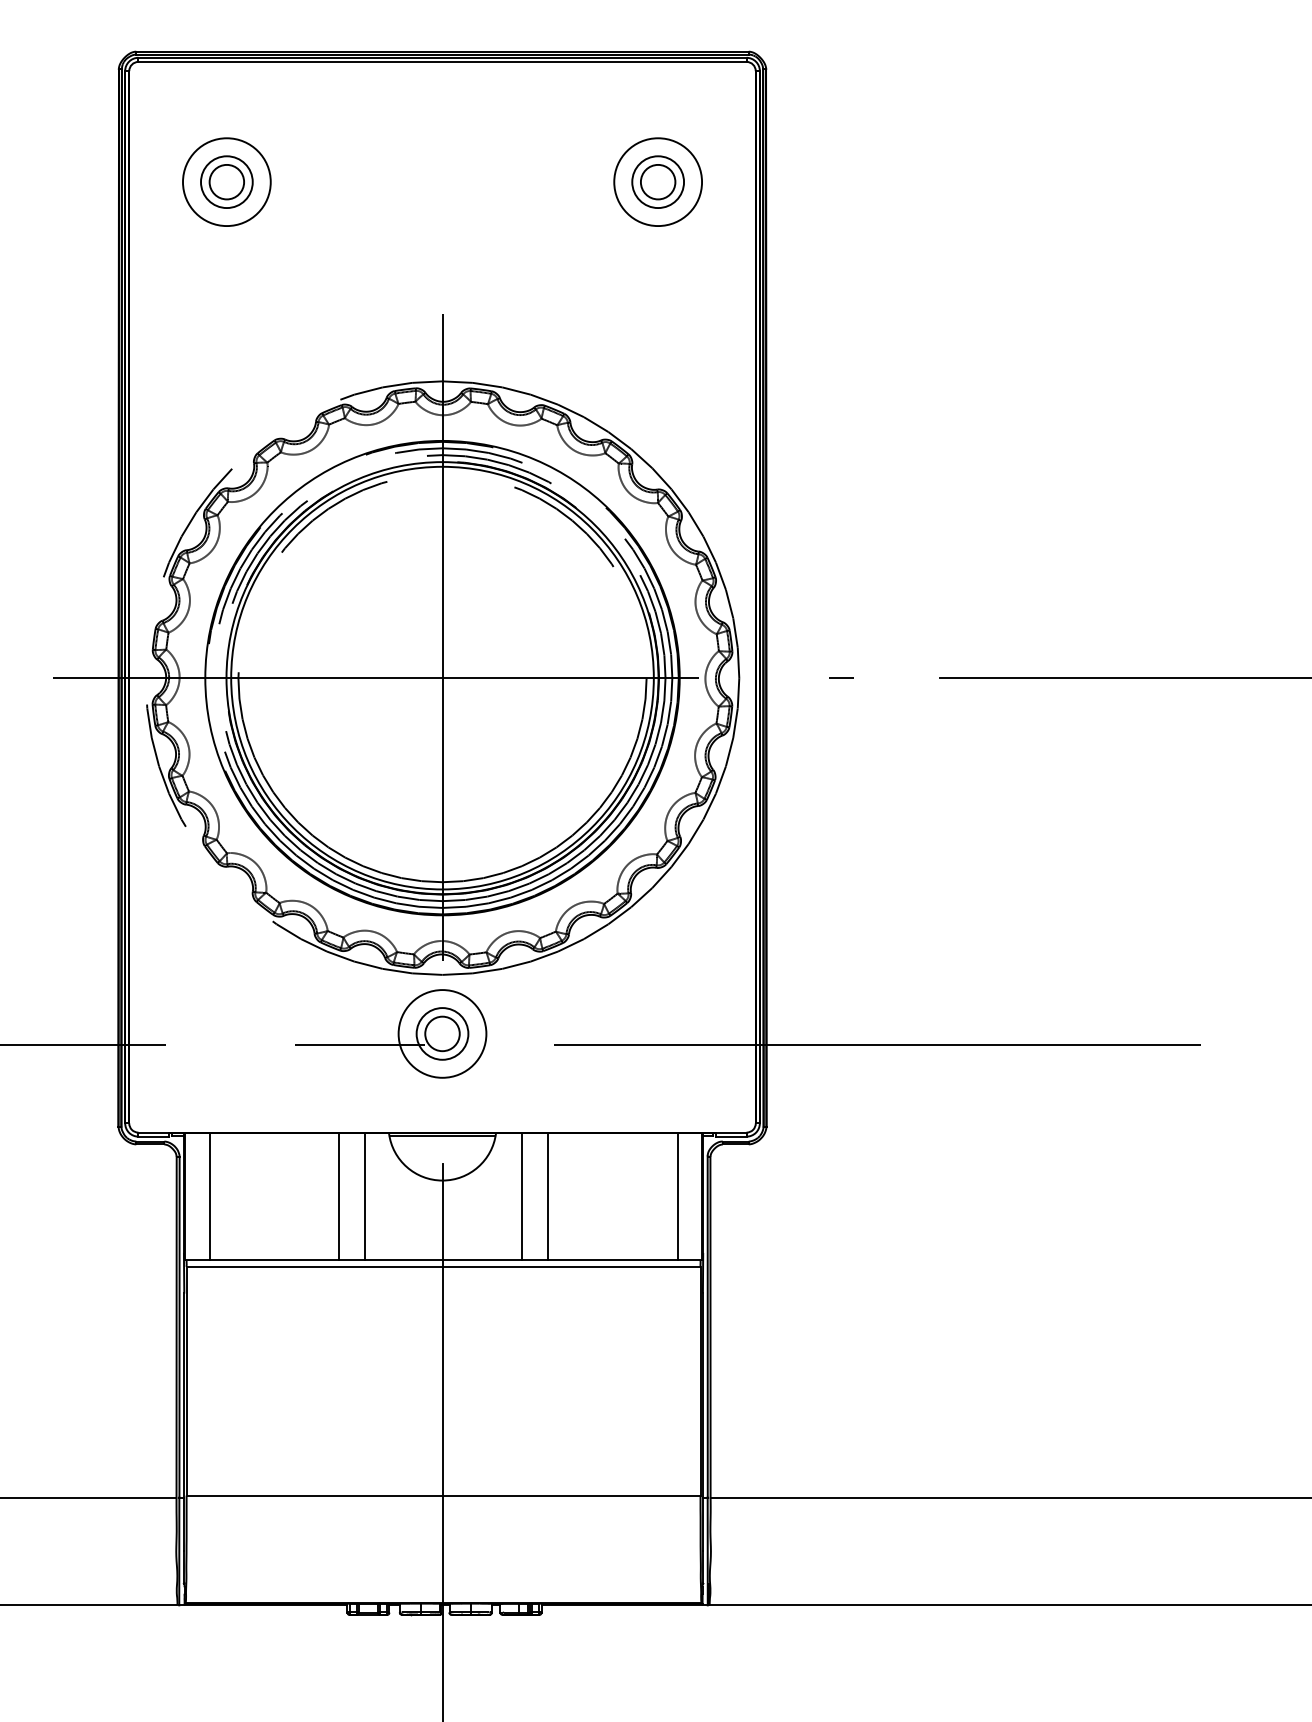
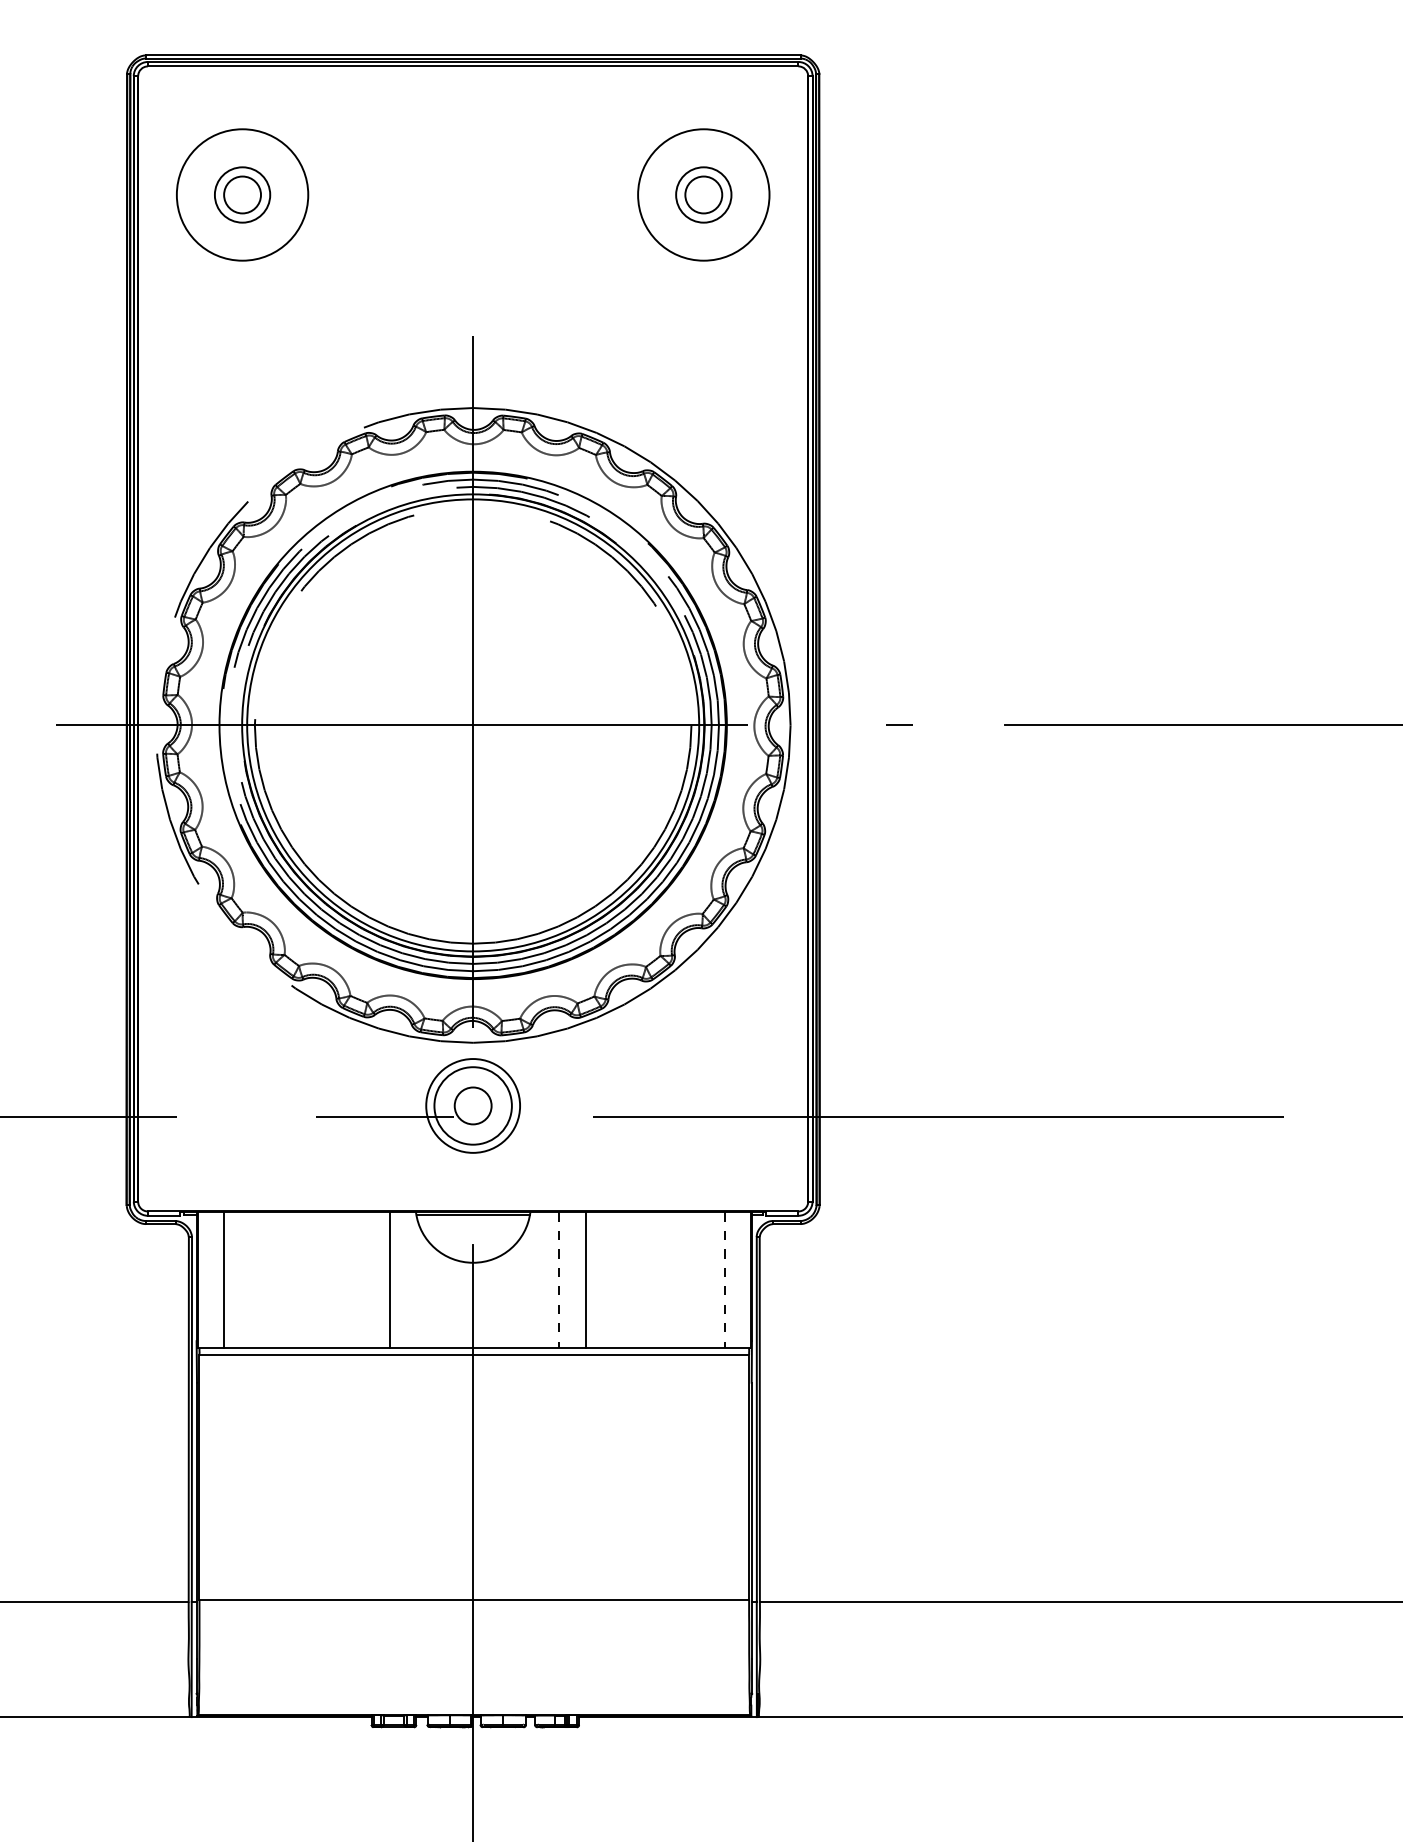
circle: (226, 182) -> (242, 195), size x1.4
circle: (658, 182) -> (704, 195), size x1.4
circle: (442, 1033) -> (473, 1105), size x1.4
line: (339, 1196) -> (363, 1279), removed
line: (522, 1197) -> (558, 1280), solid -> dashed
line: (677, 1197) -> (724, 1280), solid -> dashed

